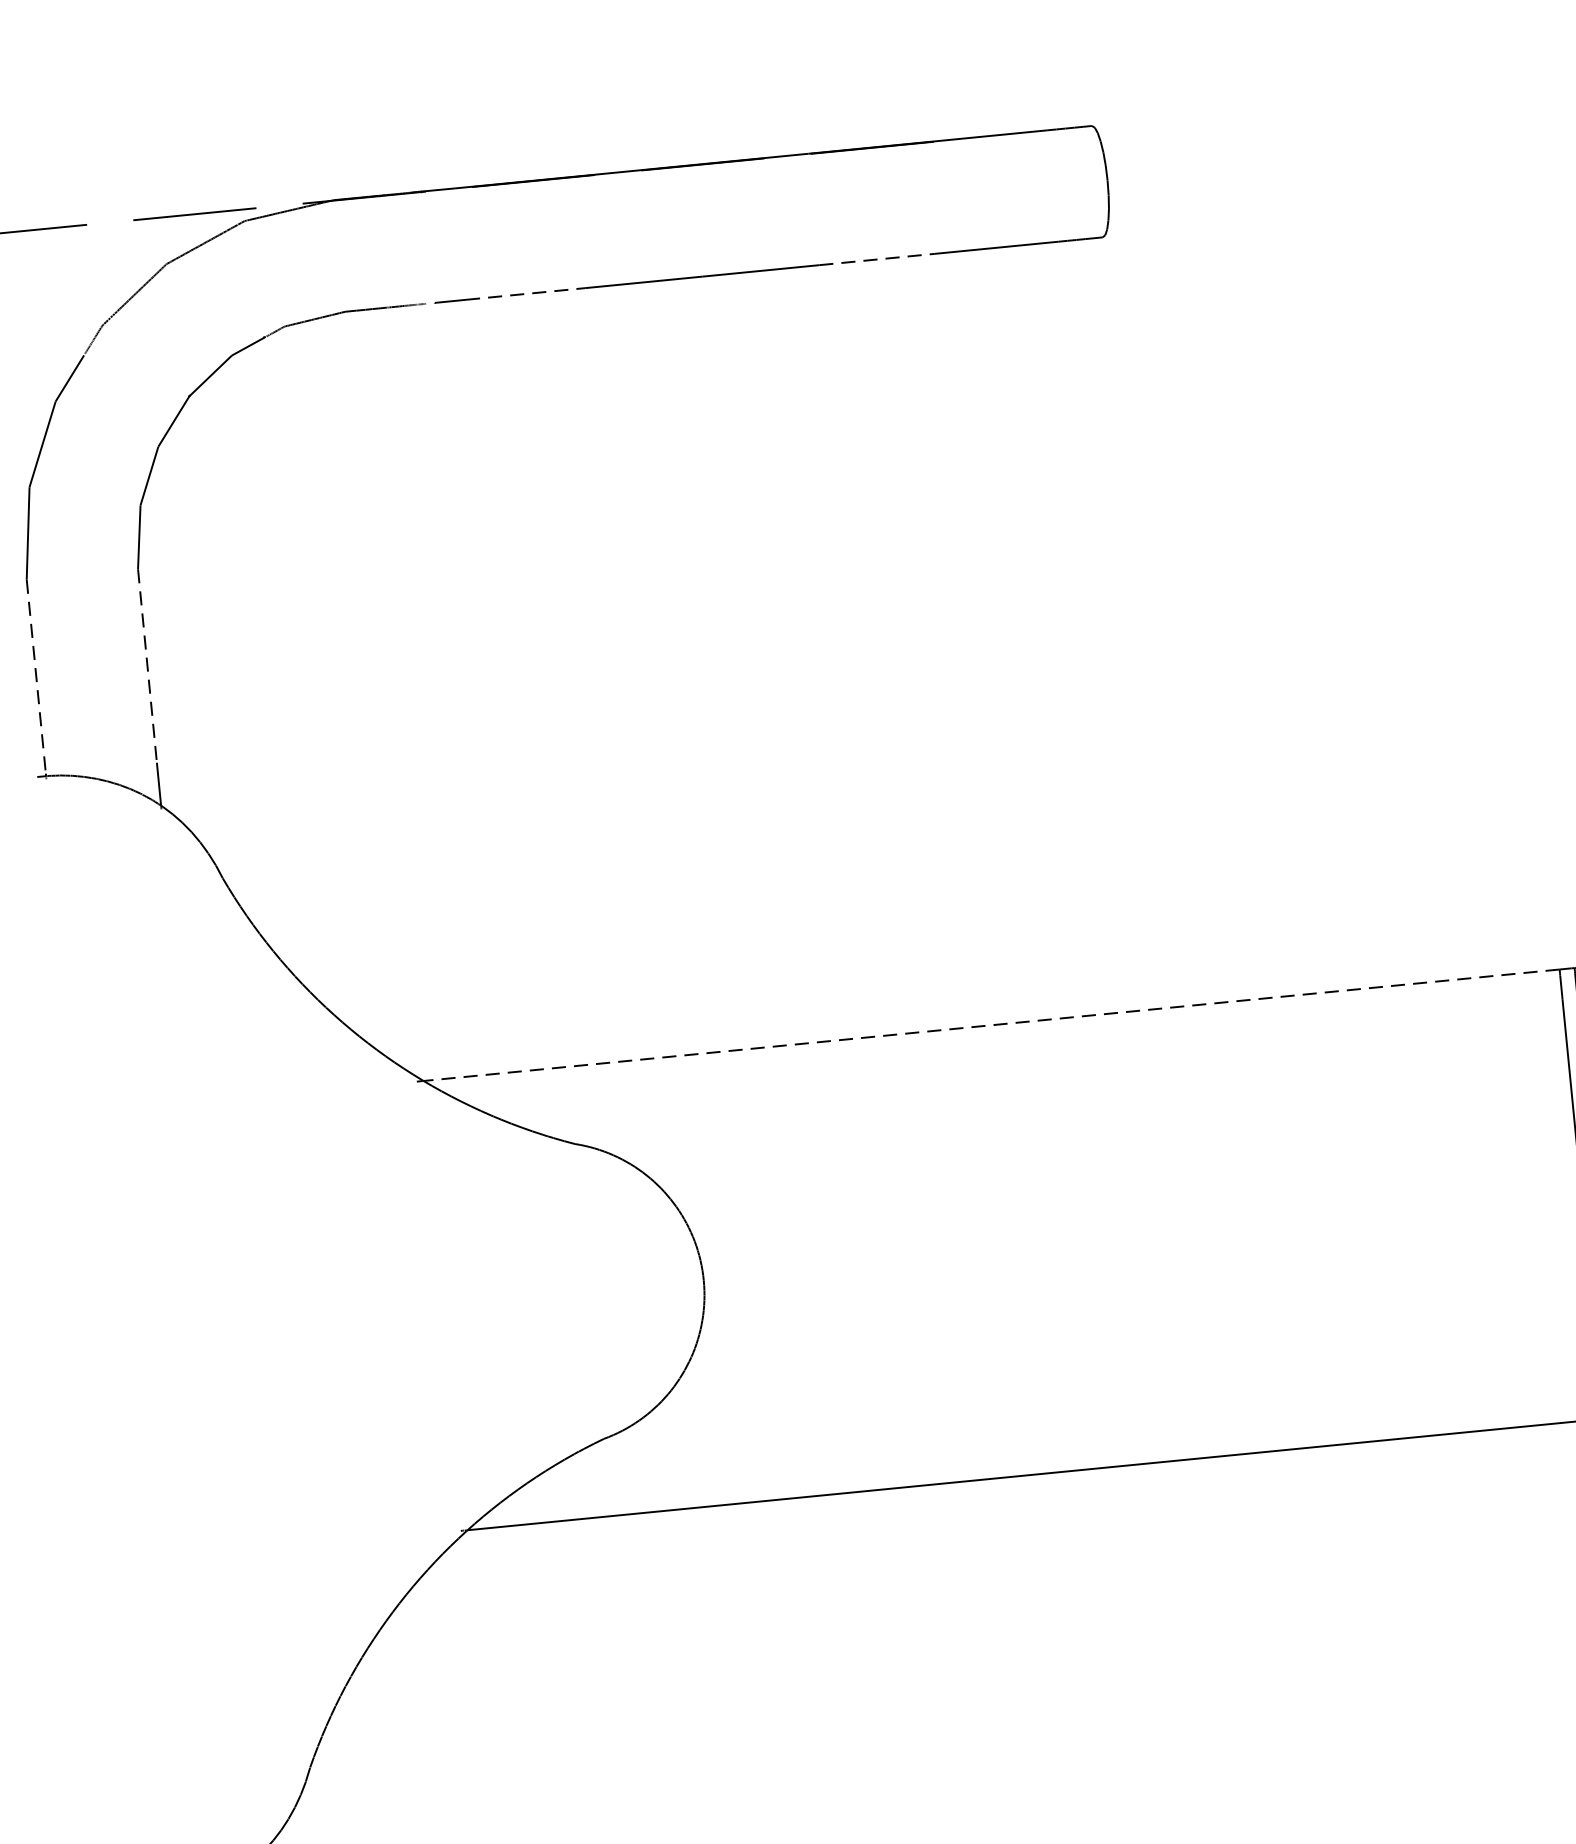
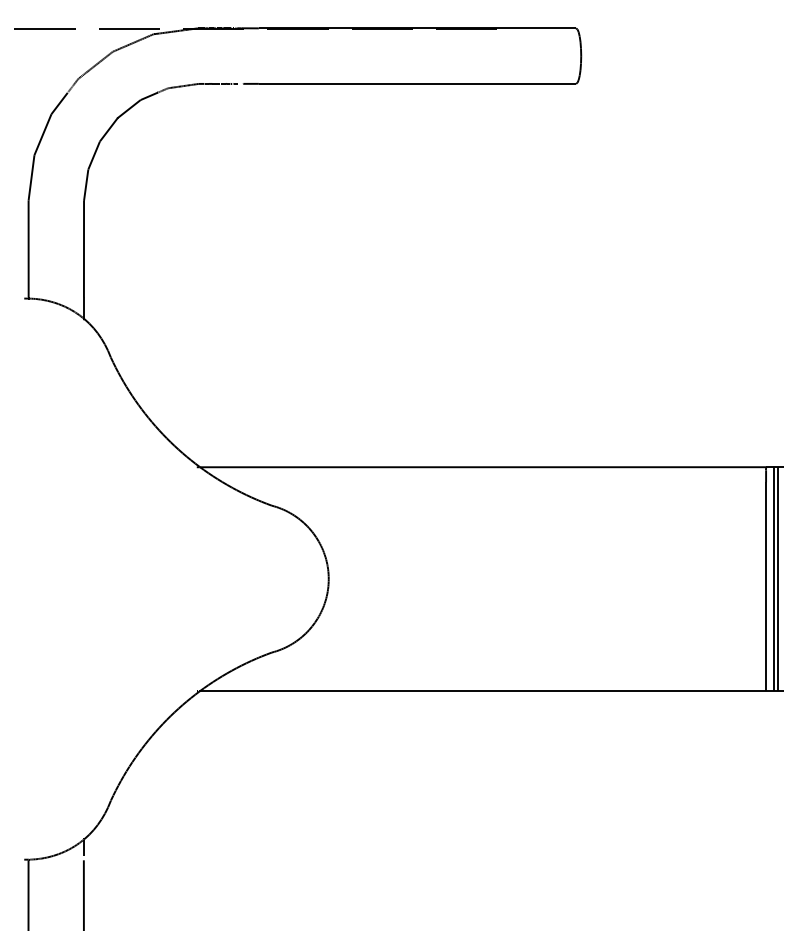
line: (876, 258) -> (463, 83), dashed -> solid
line: (525, 293) -> (288, 83), dashed -> solid
line: (148, 666) -> (84, 249), dashed -> solid
line: (36, 677) -> (28, 249), dashed -> solid
line: (992, 1025) -> (483, 467), dashed -> solid

